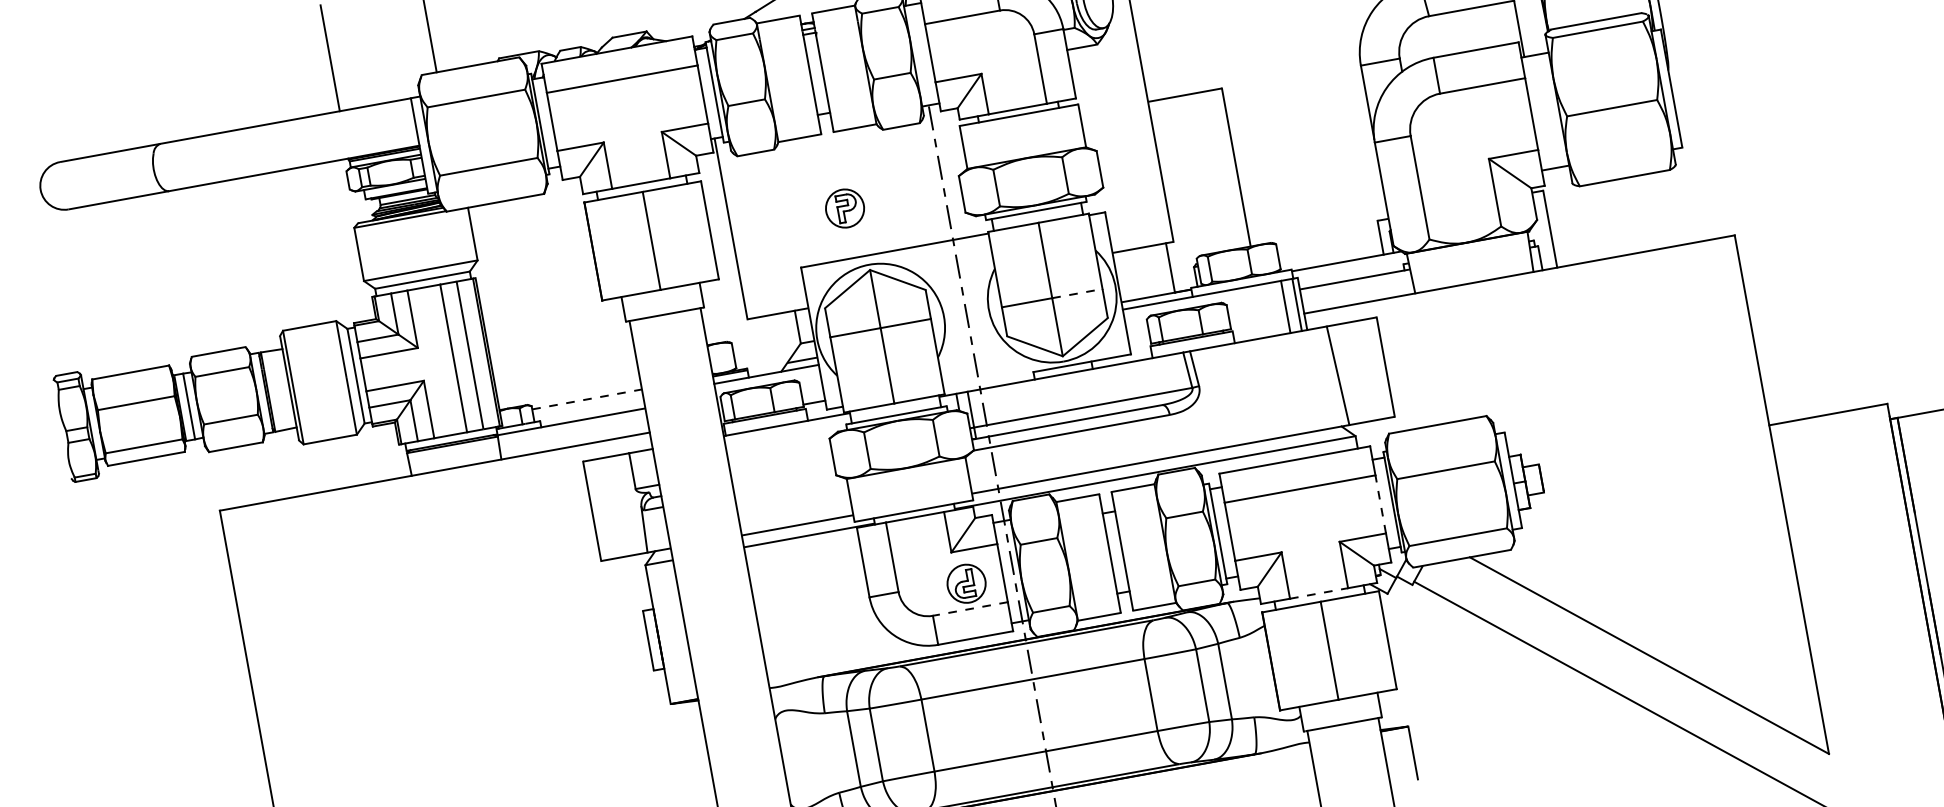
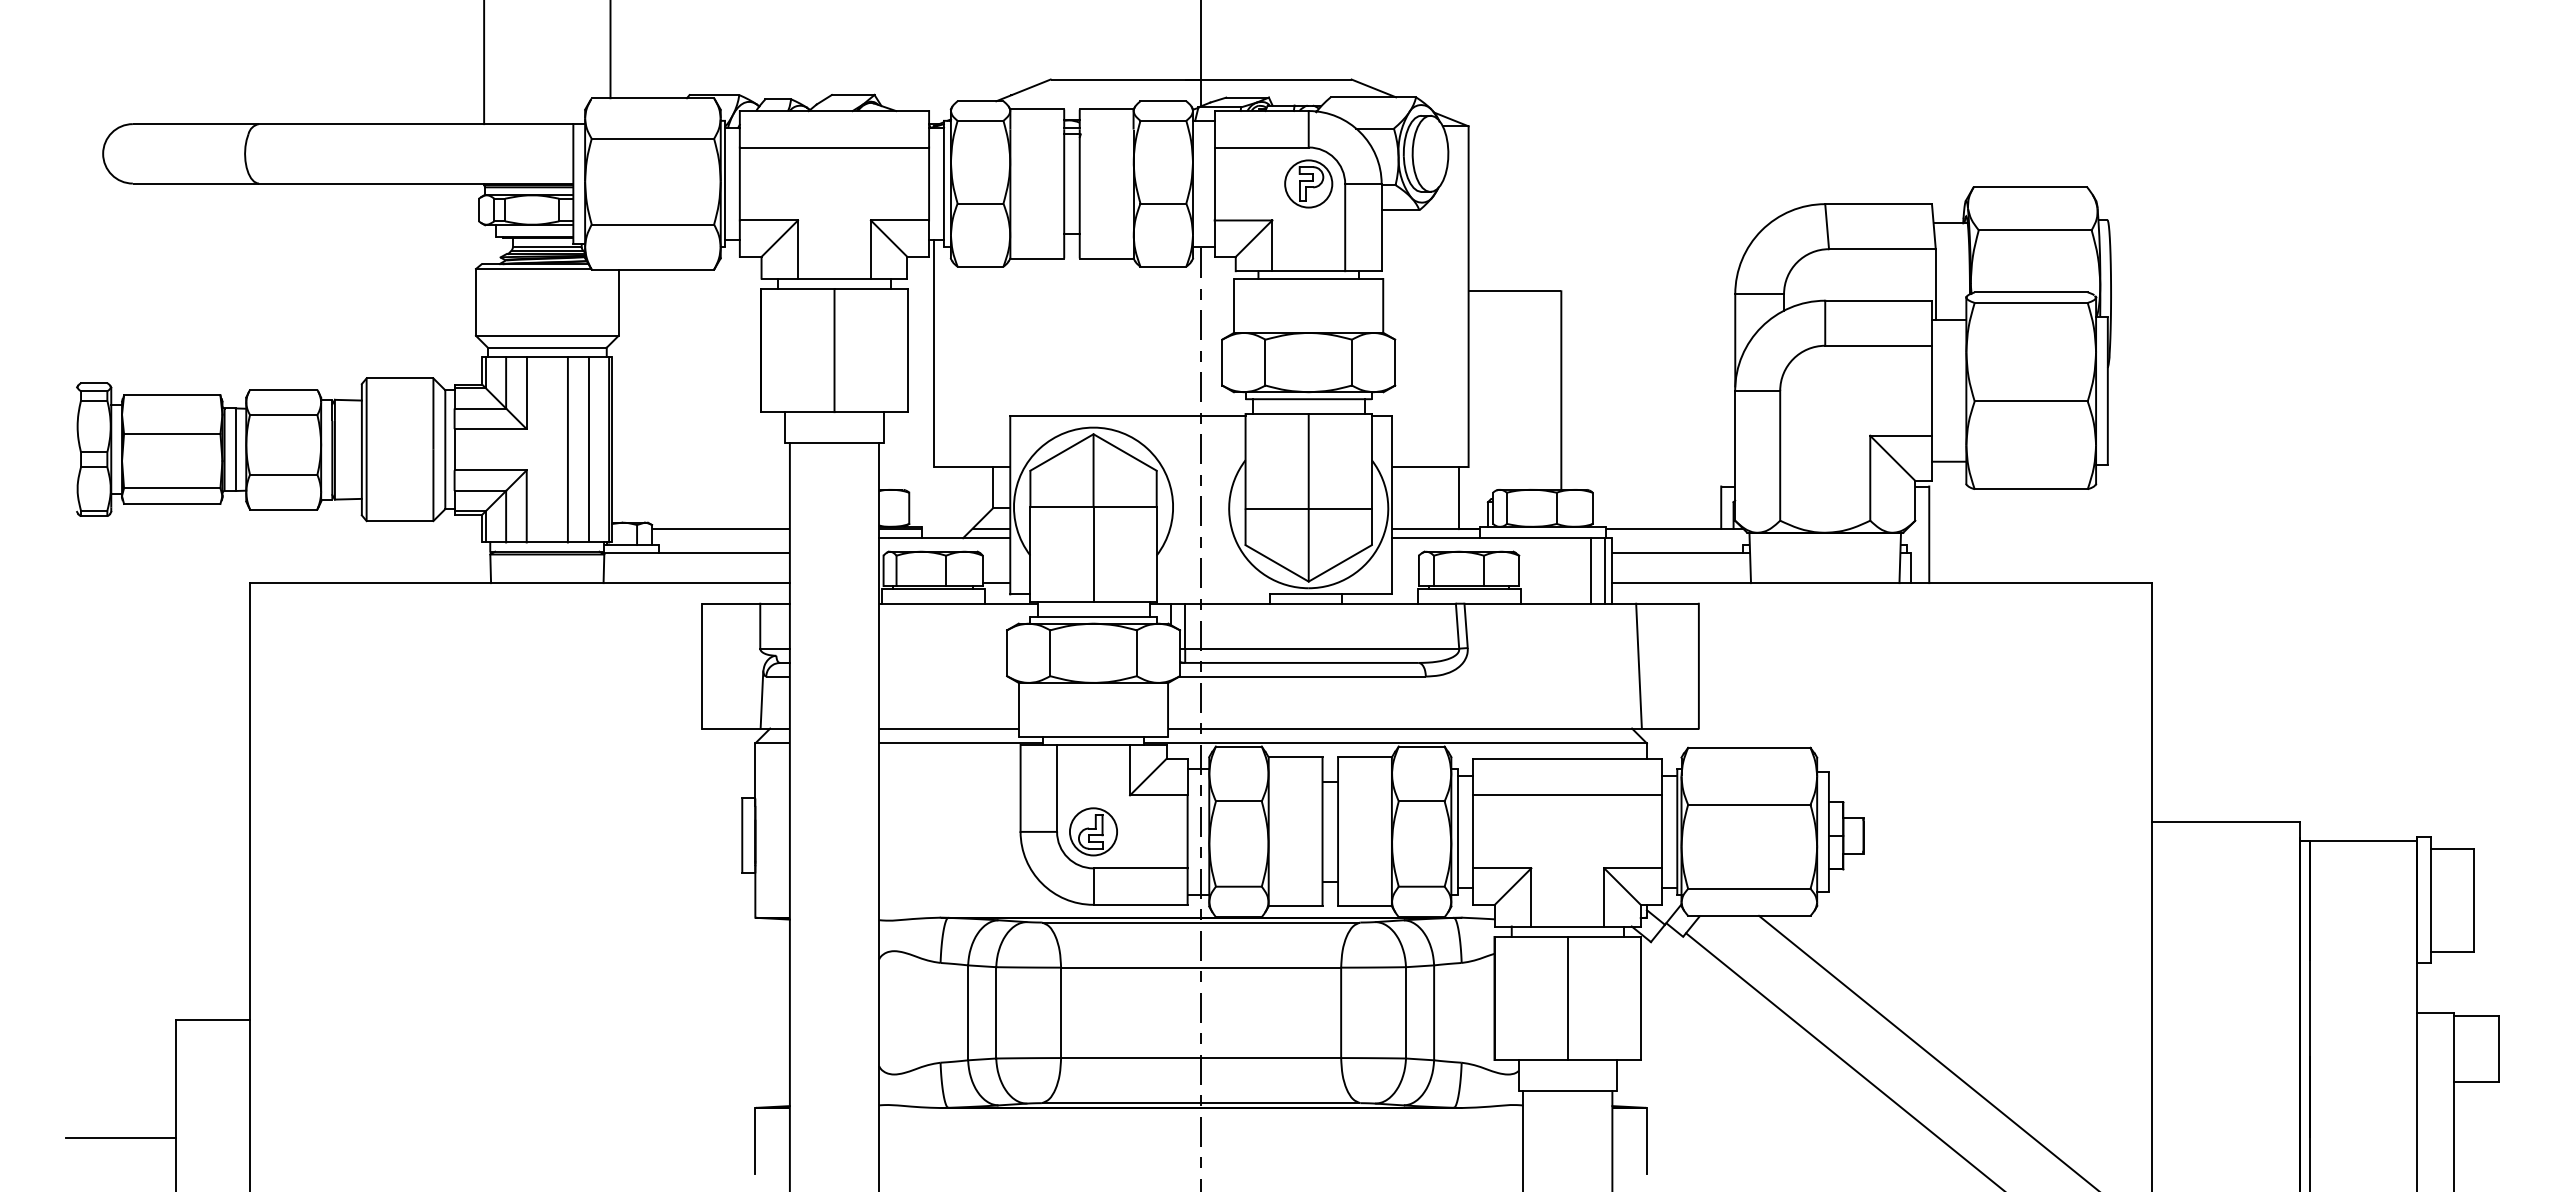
part: (844, 208) -> (1308, 183), moved
line: (1077, 293) -> (1340, 508), dashed -> solid
line: (587, 399) -> (721, 529), dashed -> solid
line: (1380, 504) -> (1662, 831), dashed -> solid
part: (966, 583) -> (1093, 831), moved
line: (1319, 593) -> (1568, 926), dashed -> solid
line: (970, 609) -> (1140, 868), dashed -> solid

